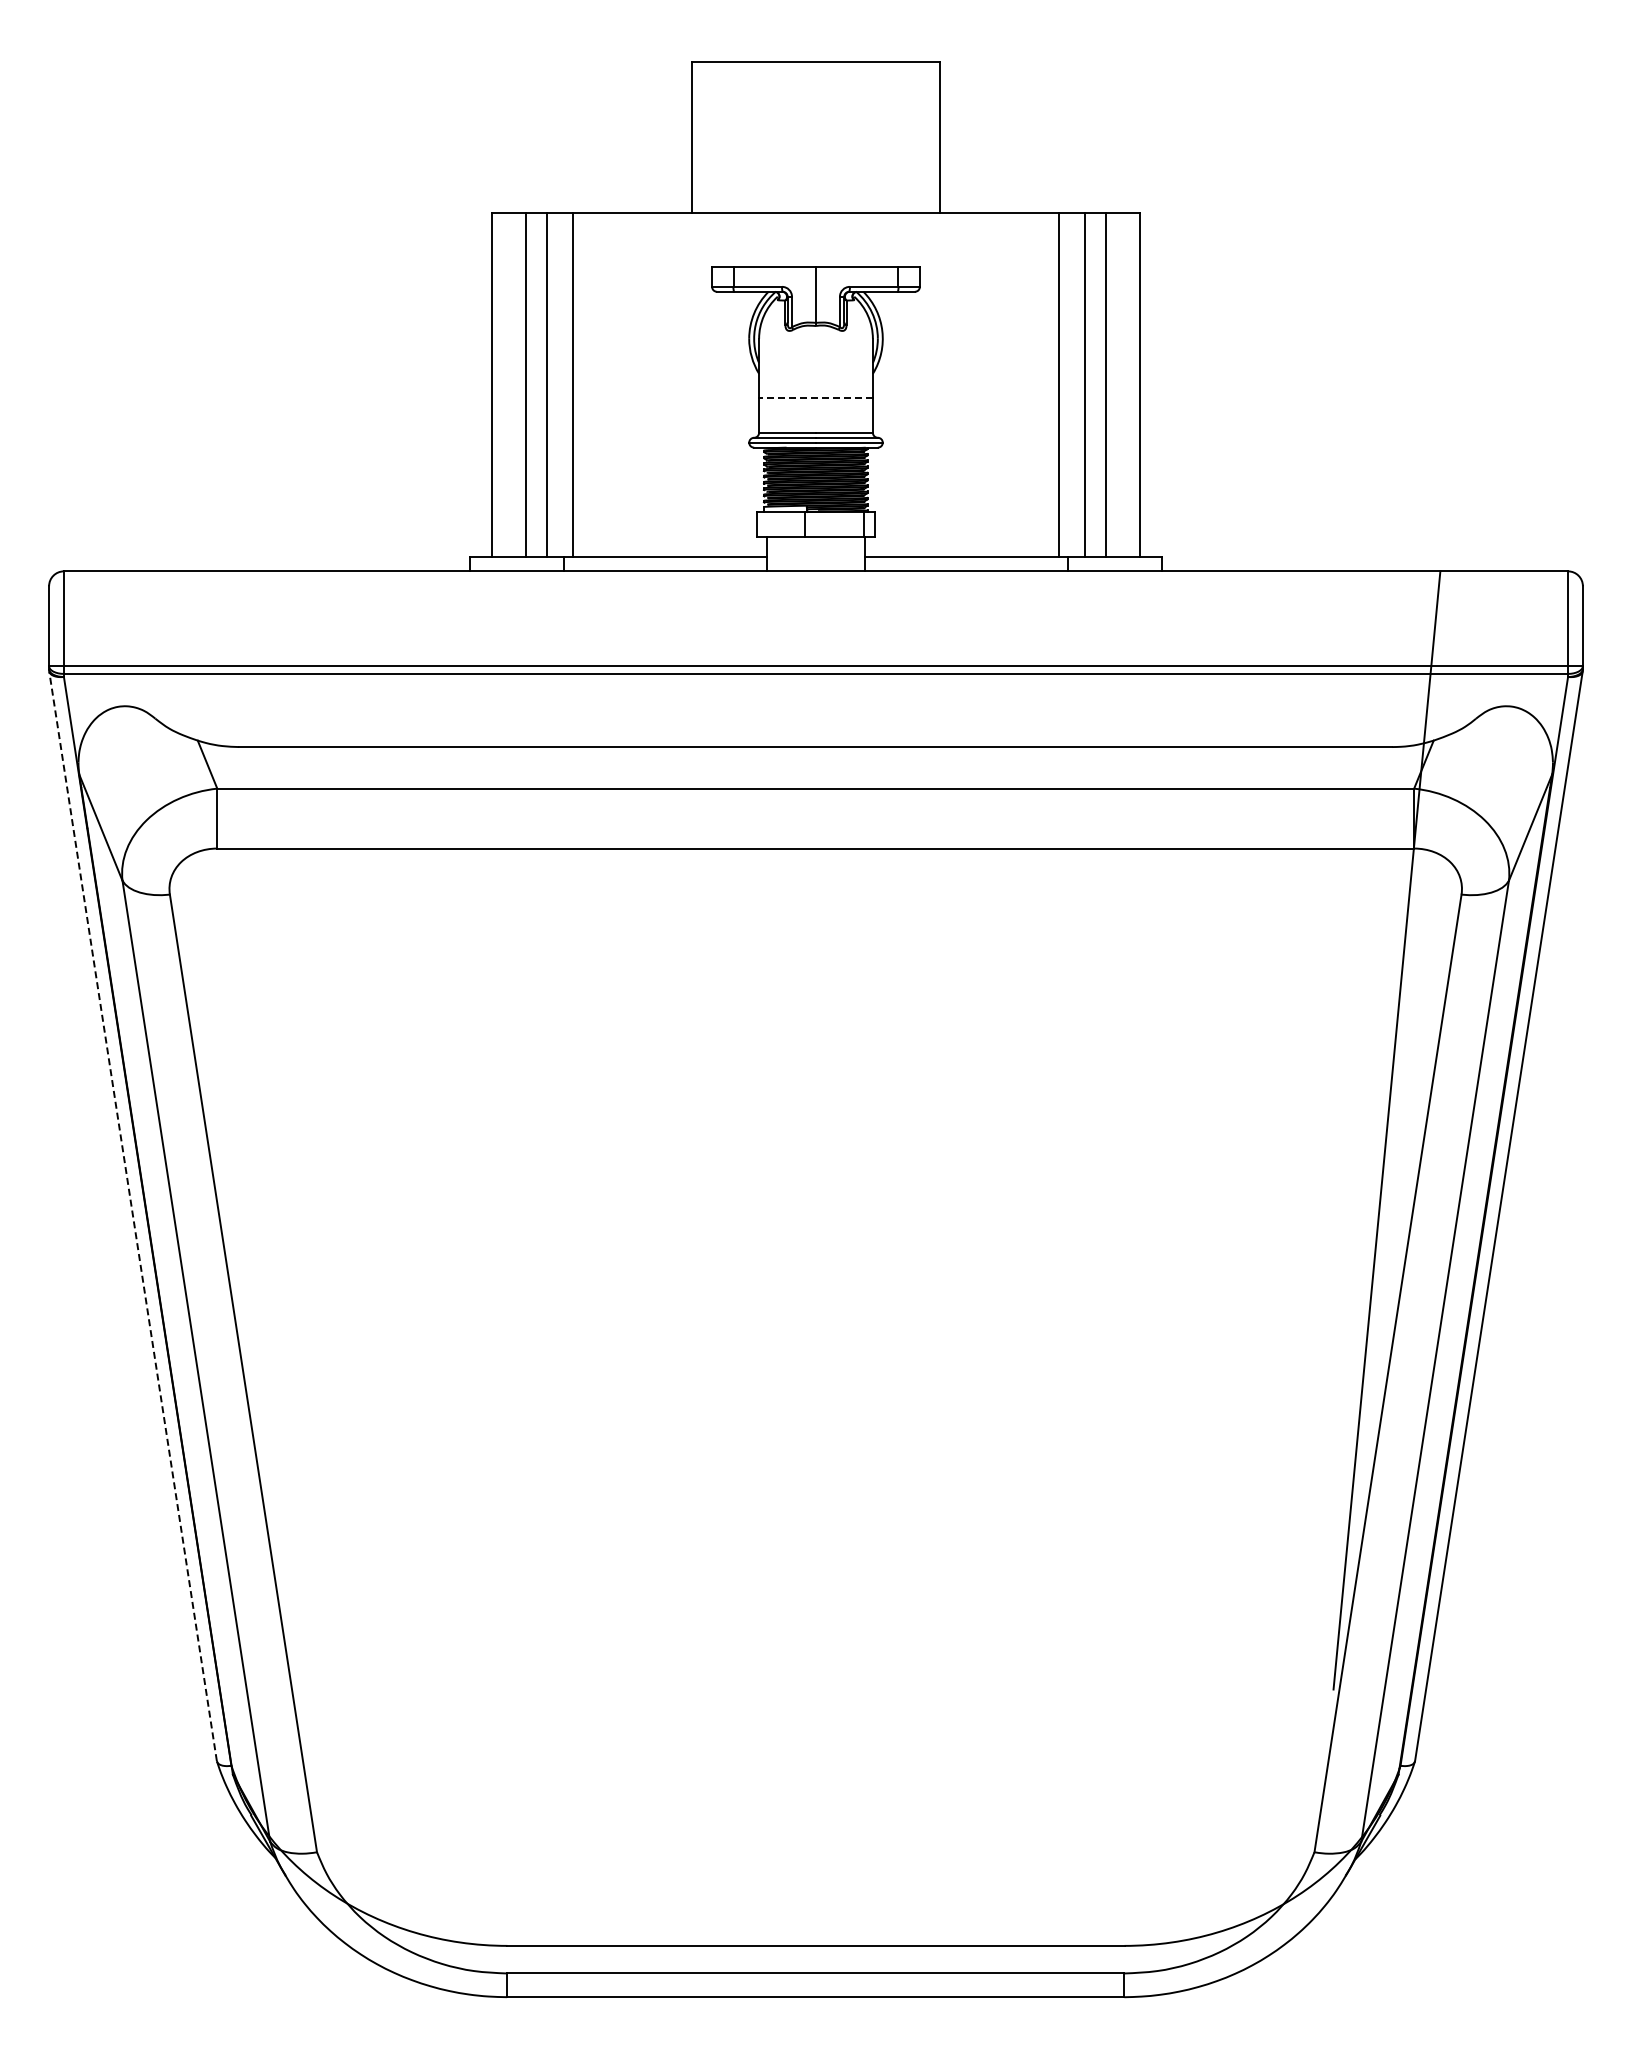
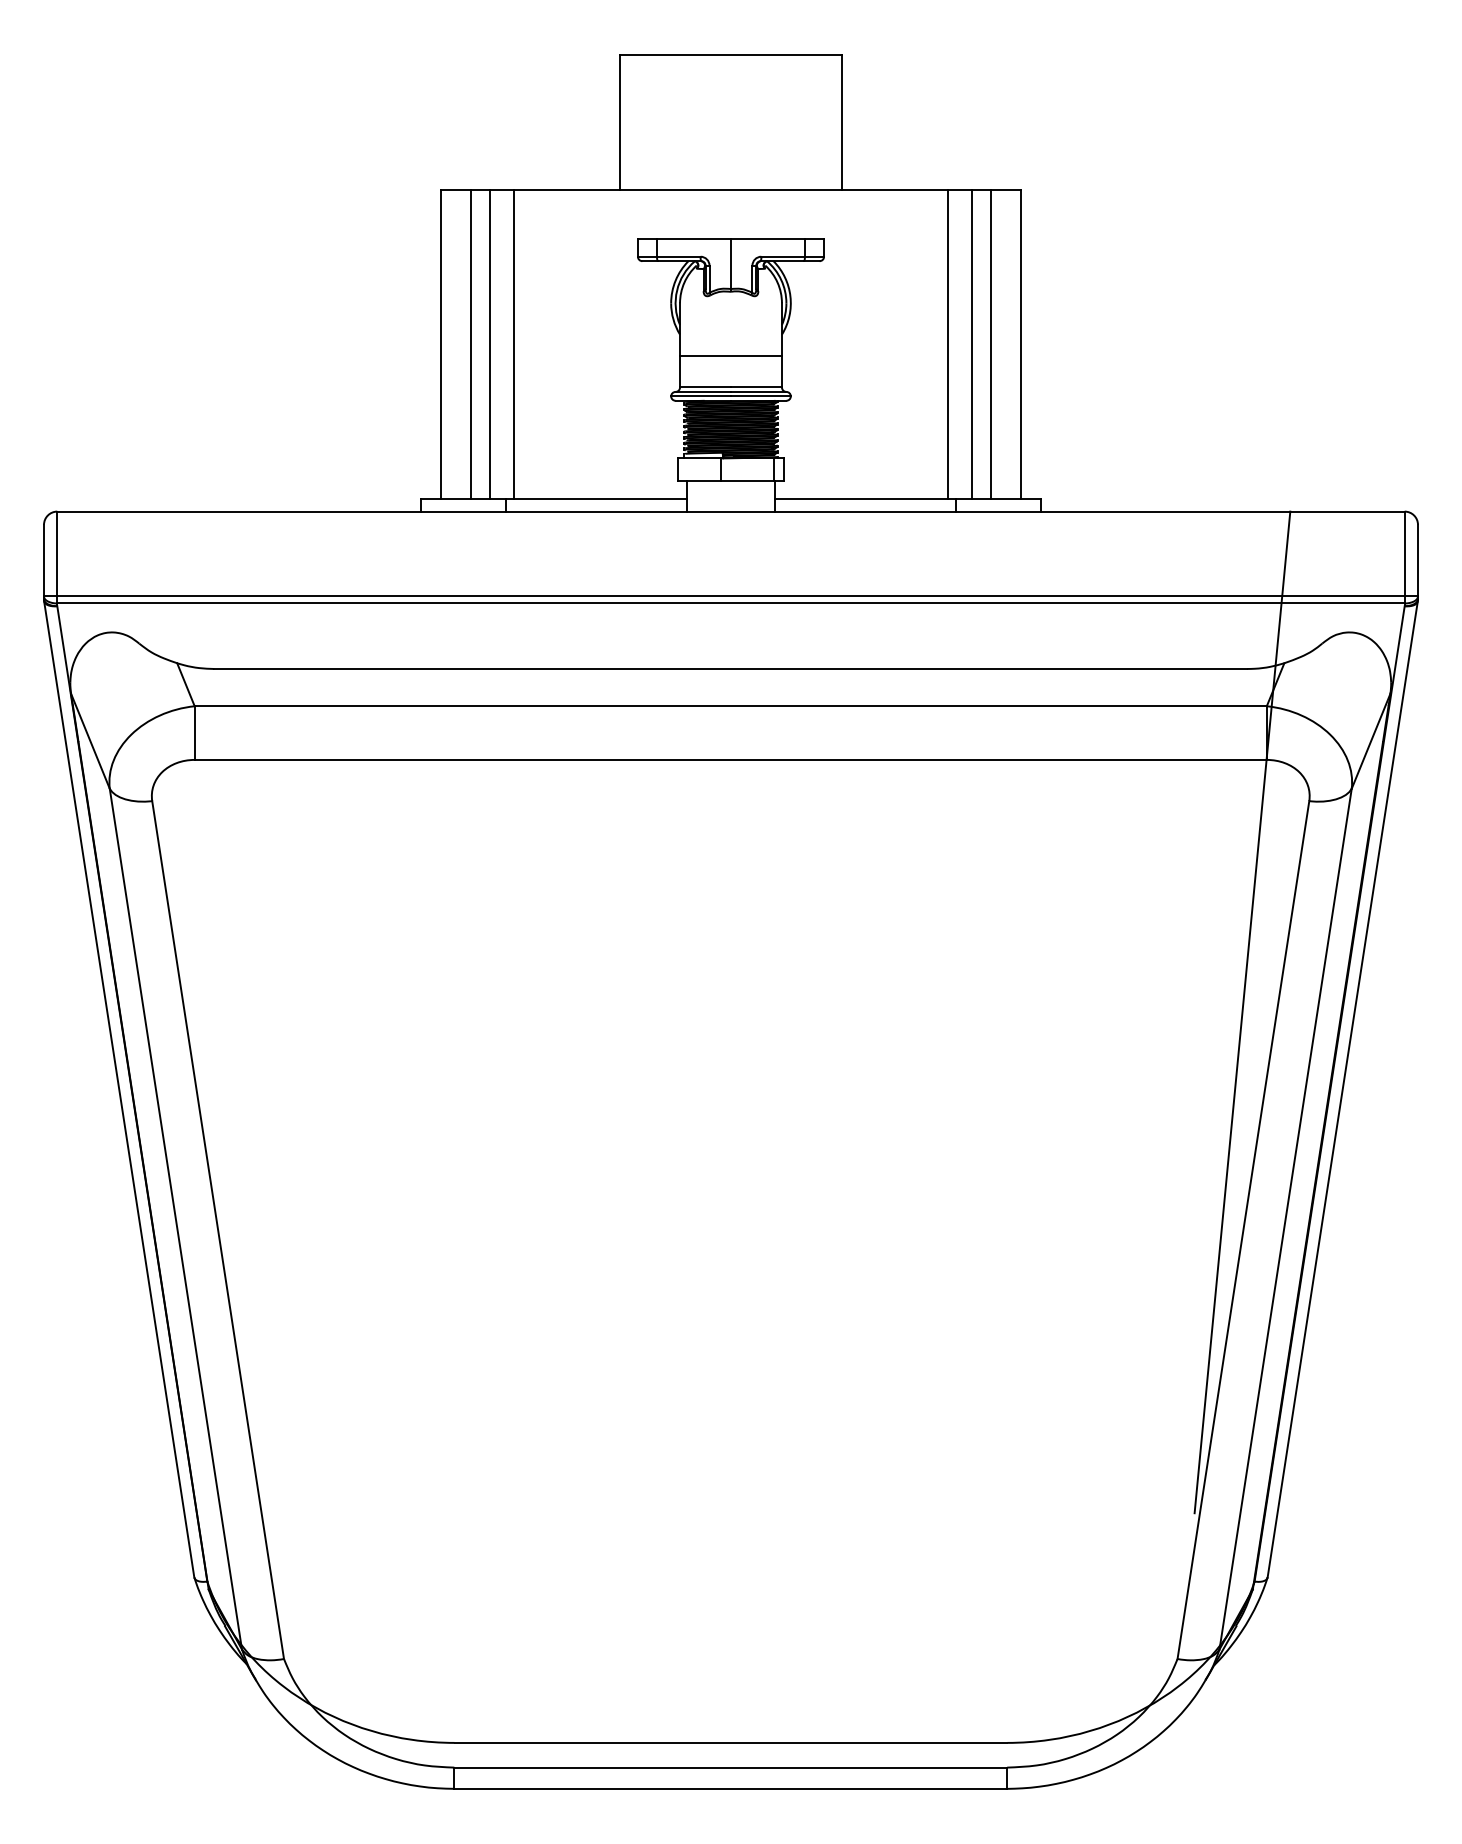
line: (816, 398) -> (731, 356), dashed -> solid
line: (132, 1215) -> (118, 1088), dashed -> solid

